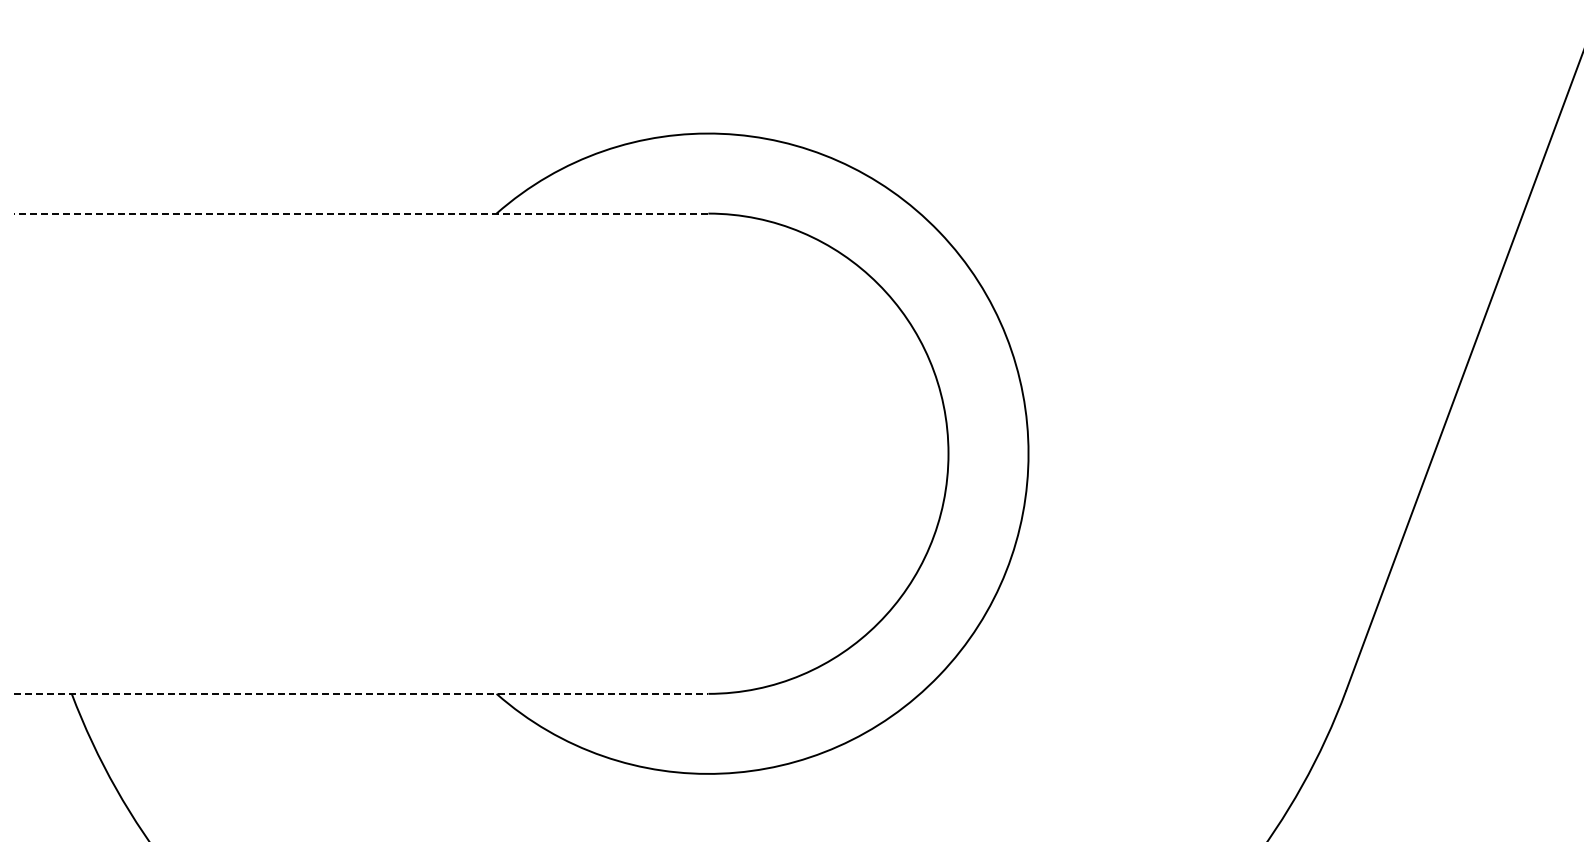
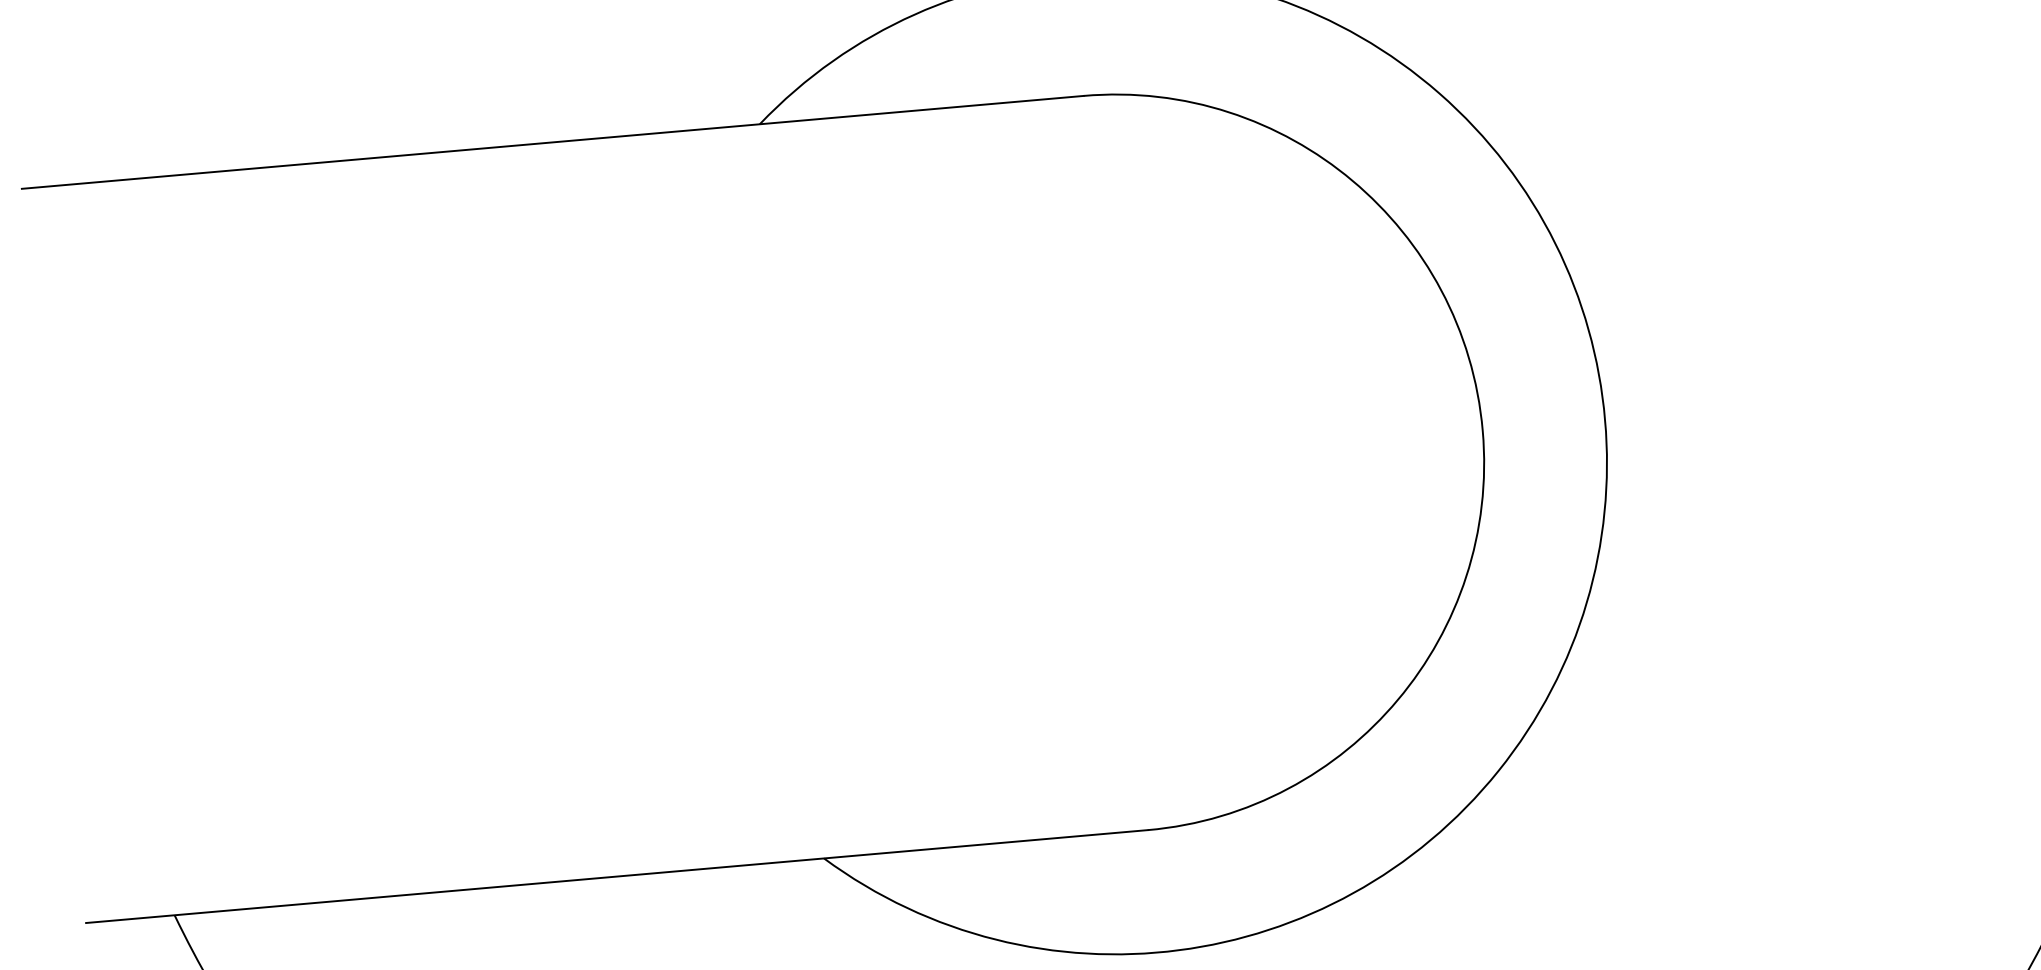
line: (360, 213) -> (551, 142), dashed -> solid
line: (361, 693) -> (617, 875), dashed -> solid

